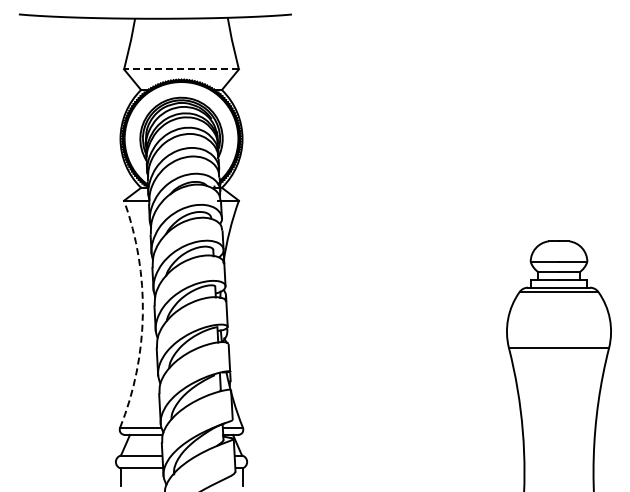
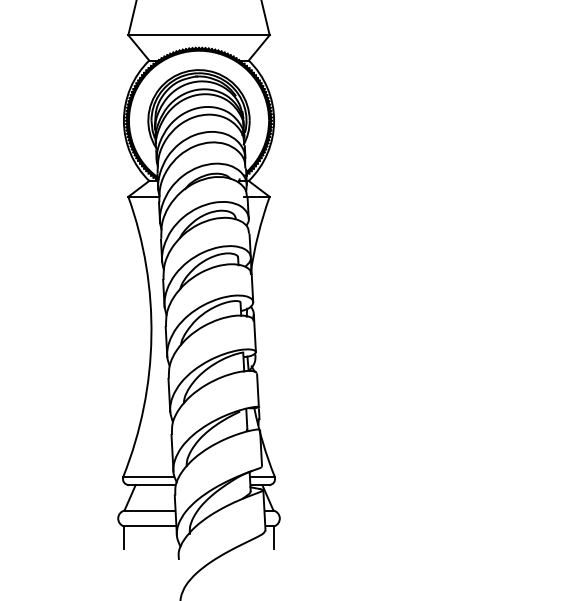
line: (181, 69) -> (198, 35), dashed -> solid
arc: (142, 314) -> (150, 336), dashed -> solid

